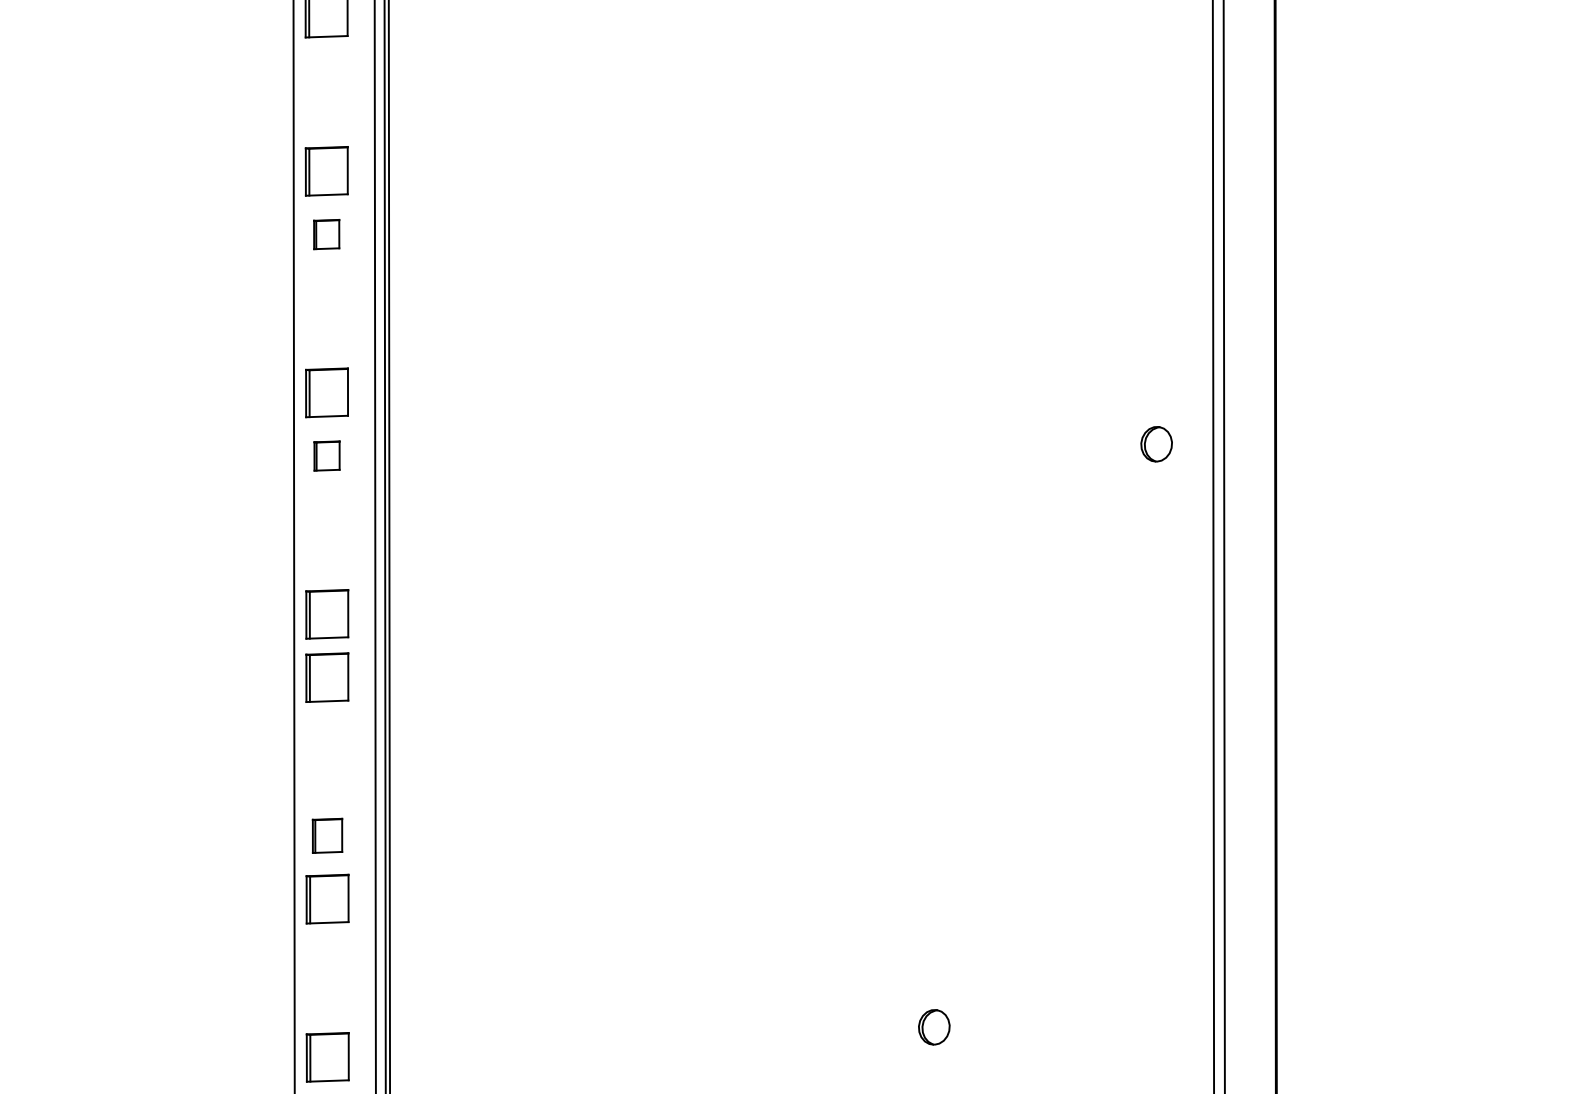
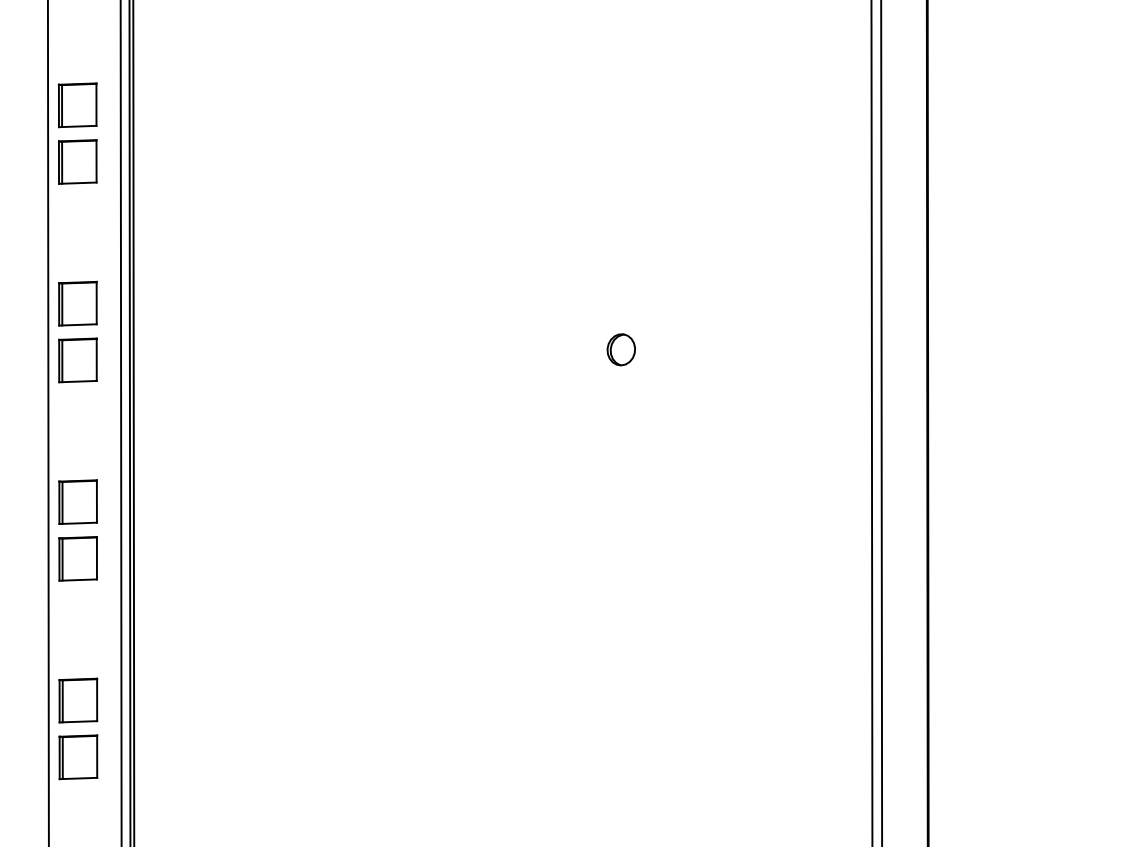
part: (326, 234) -> (77, 161), size x1.67
part: (1156, 444) -> (621, 350), moved
part: (326, 455) -> (77, 359), size x1.67
part: (327, 835) -> (78, 700), size x1.43

